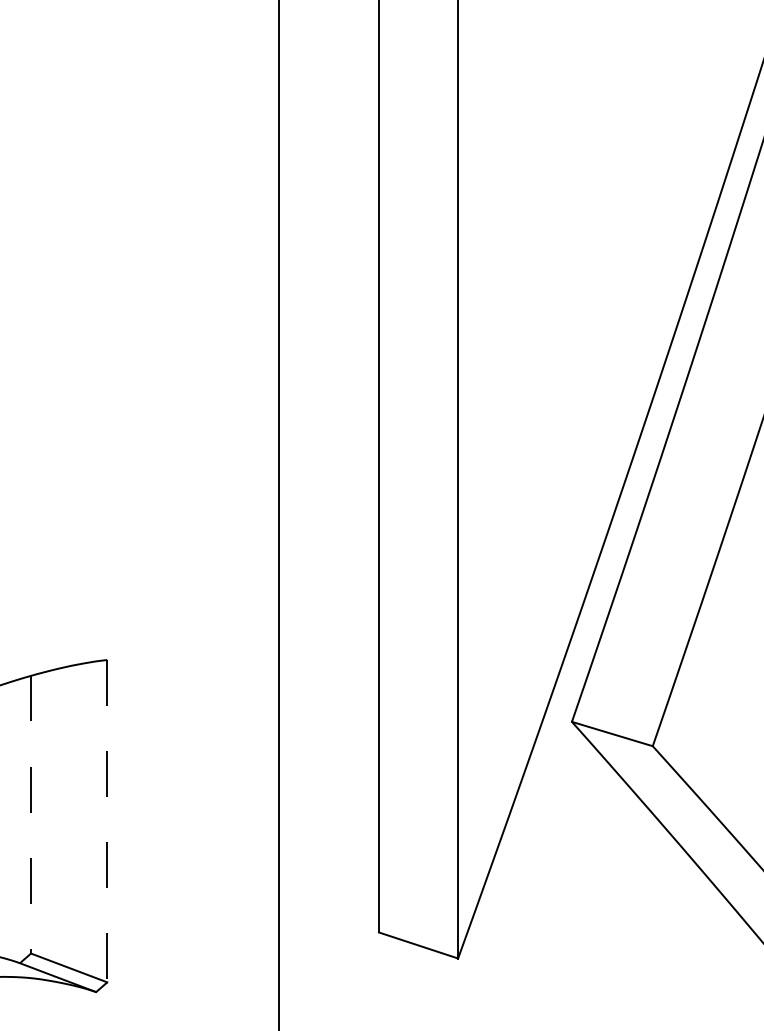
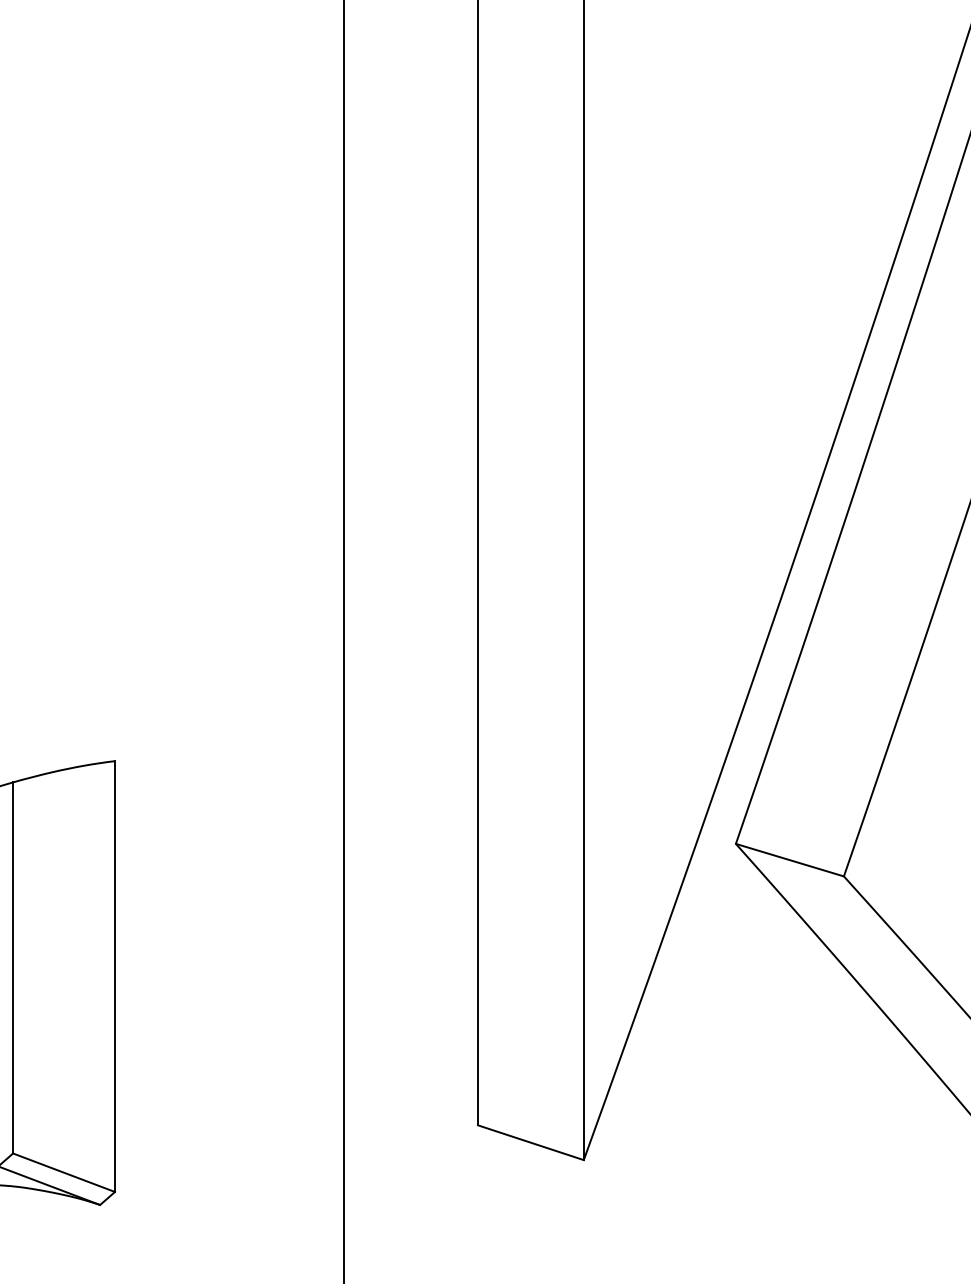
line: (31, 814) -> (13, 967), dashed -> solid
line: (107, 821) -> (115, 977), dashed -> solid

